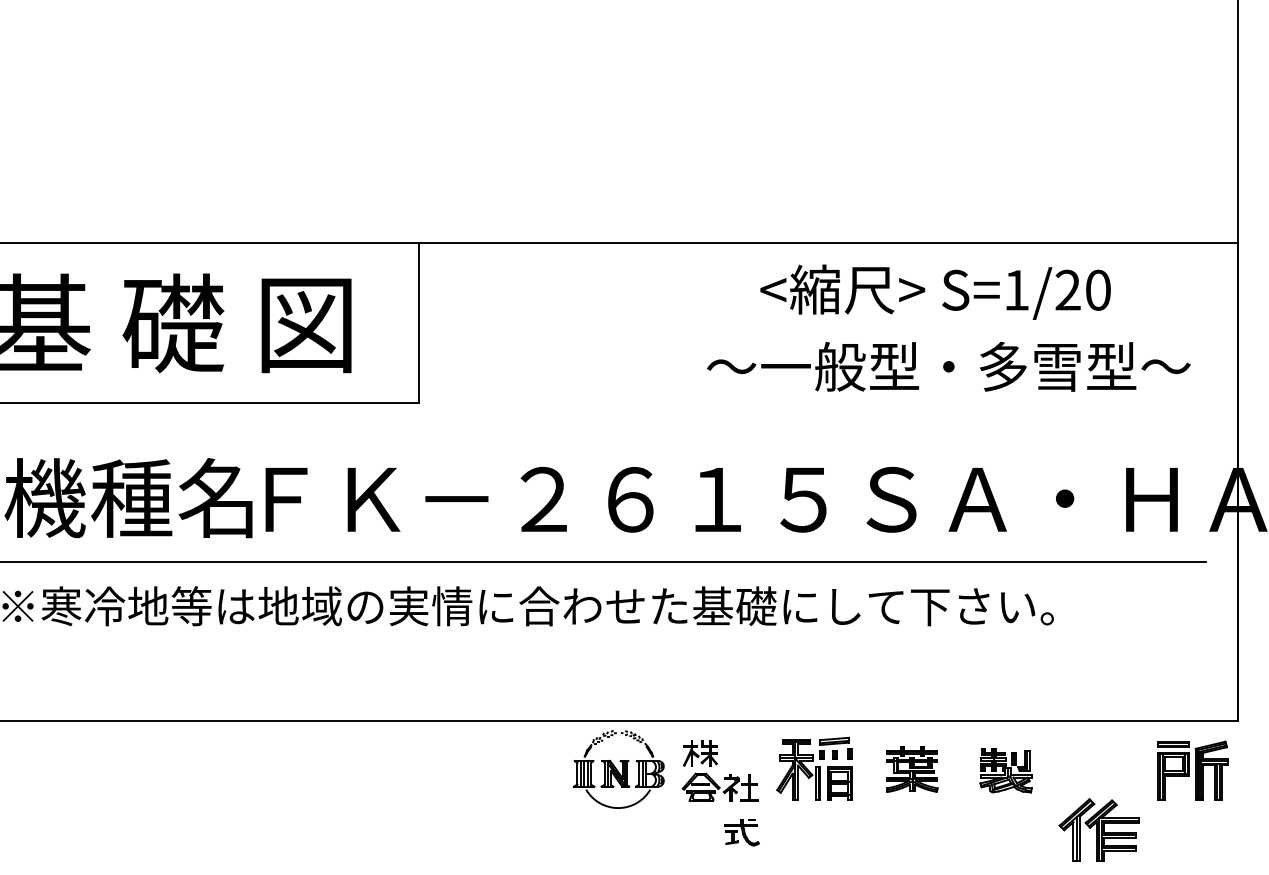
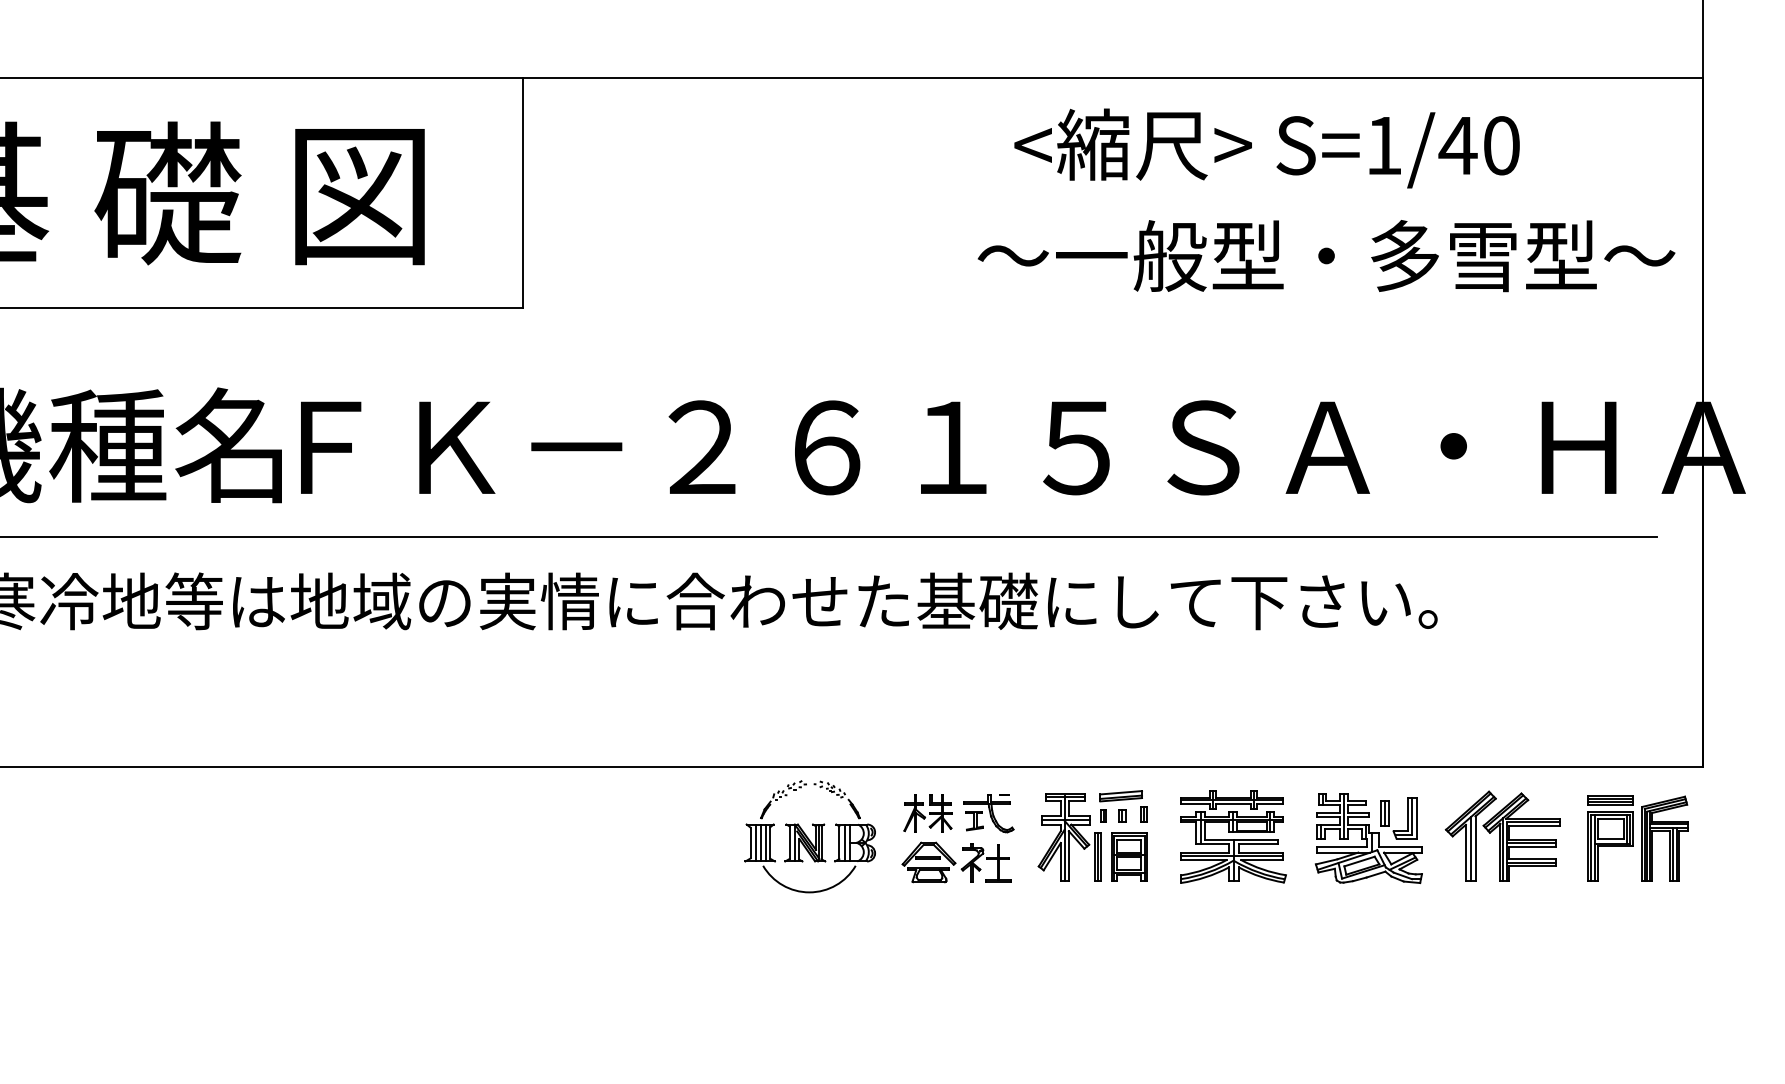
text: (1067, 289) -> (1457, 144), S=1/20 -> S=1/40
text: (948, 366) -> (1326, 255), moved
part: (912, 769) -> (1233, 836), size x1.43
part: (1005, 770) -> (1367, 838), size x1.43
part: (1098, 829) -> (1501, 835), moved
part: (741, 832) -> (988, 813), moved

